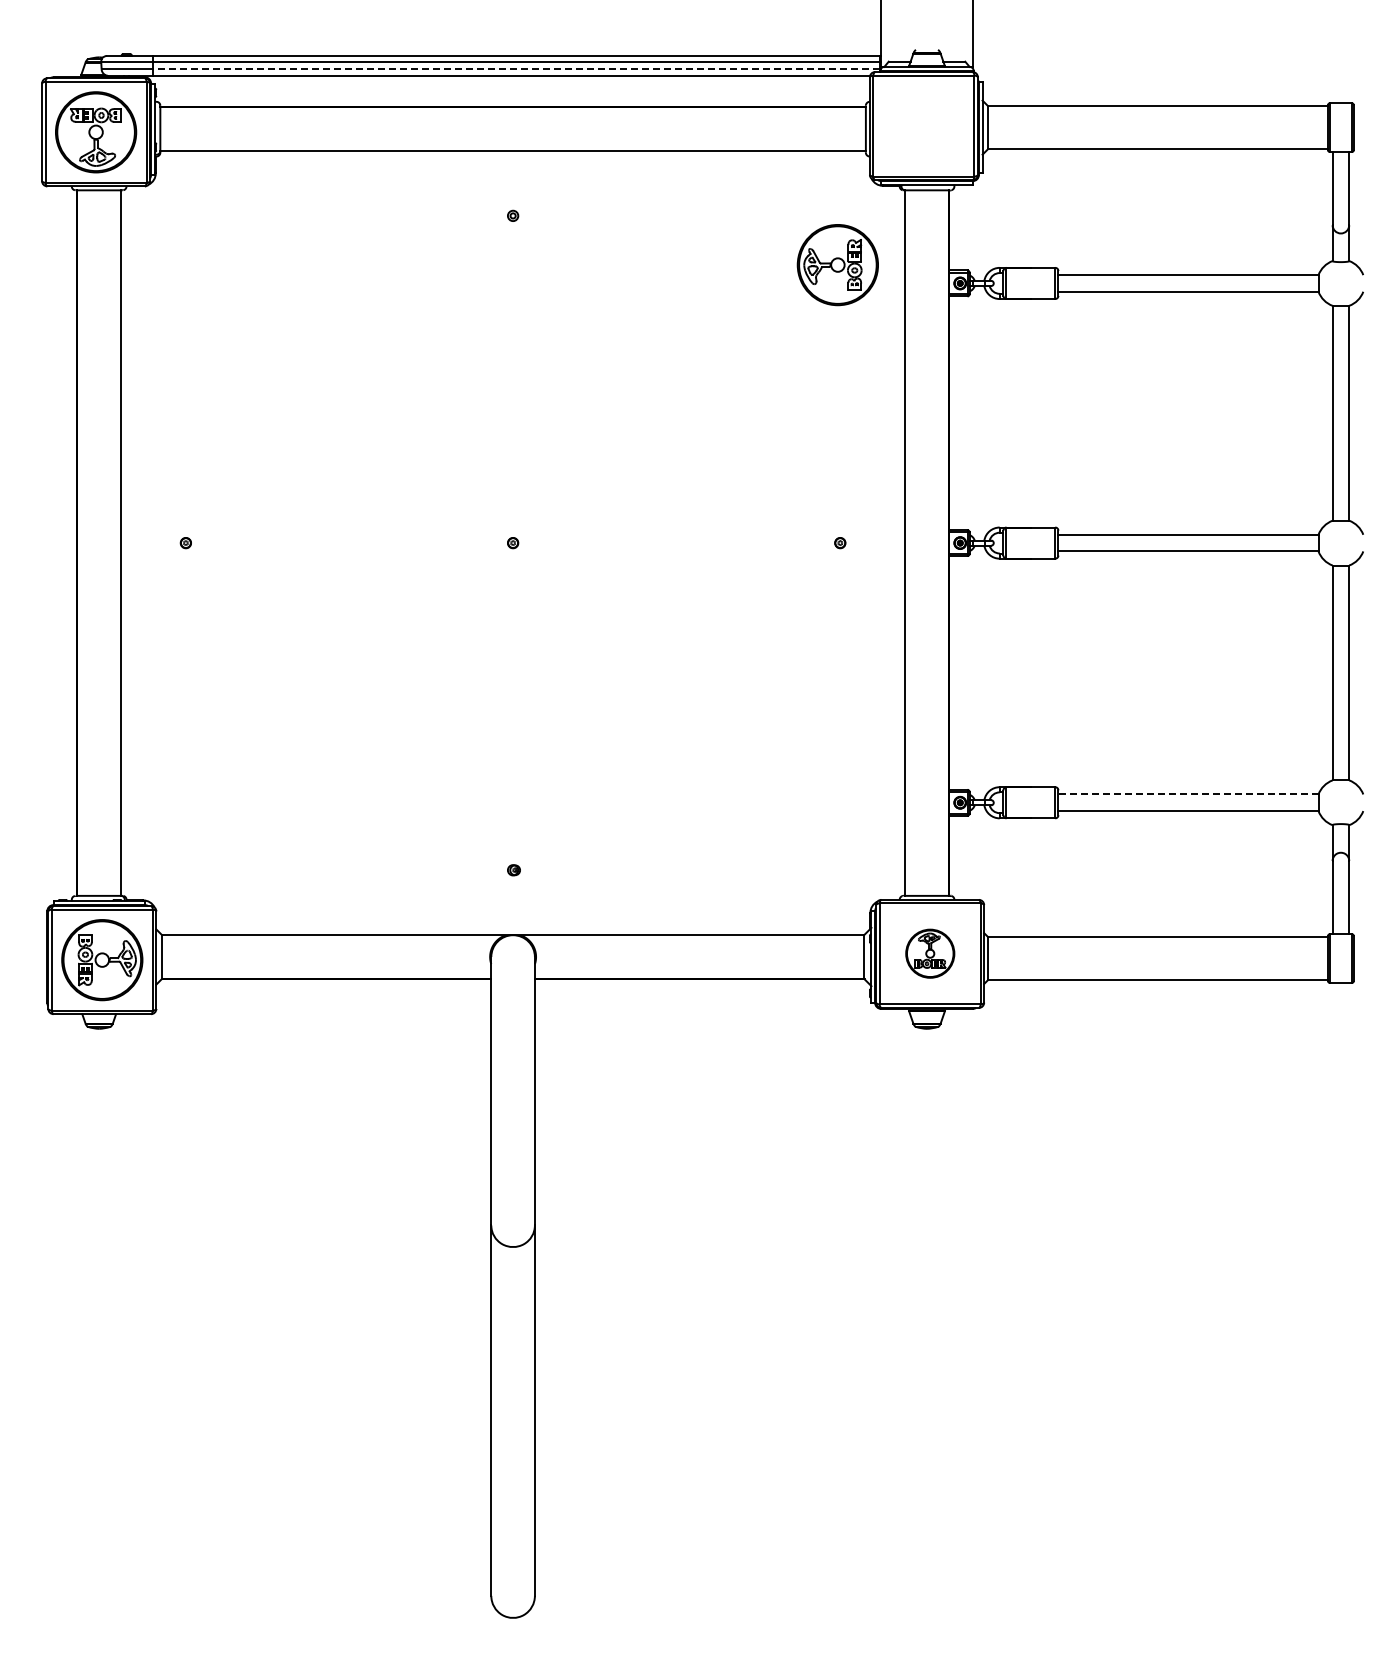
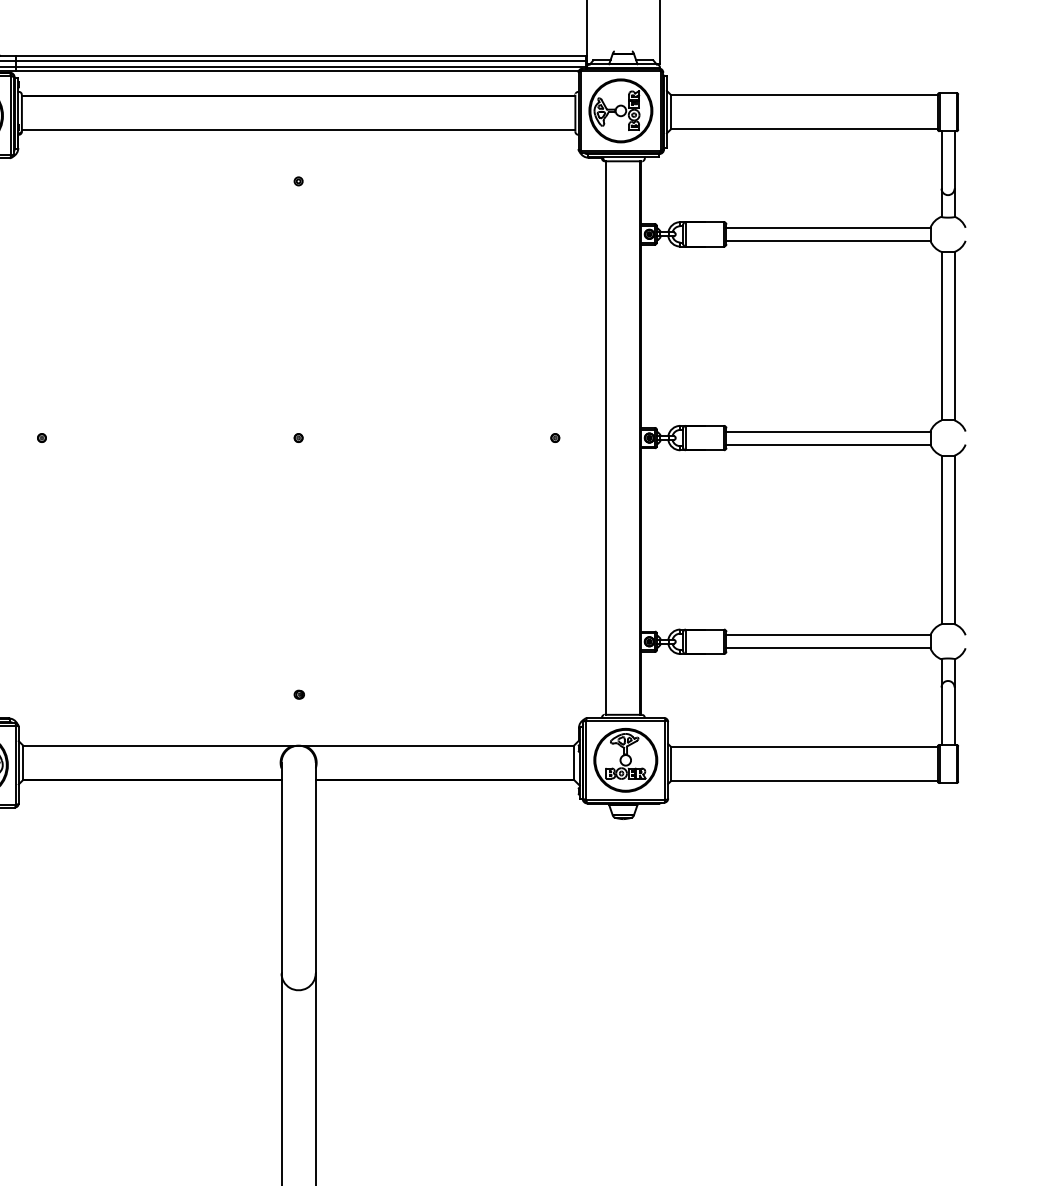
line: (516, 69) -> (301, 66), dashed -> solid
part: (837, 265) -> (620, 111), moved
line: (1187, 794) -> (827, 635), dashed -> solid
part: (930, 953) -> (626, 760), size x1.67

